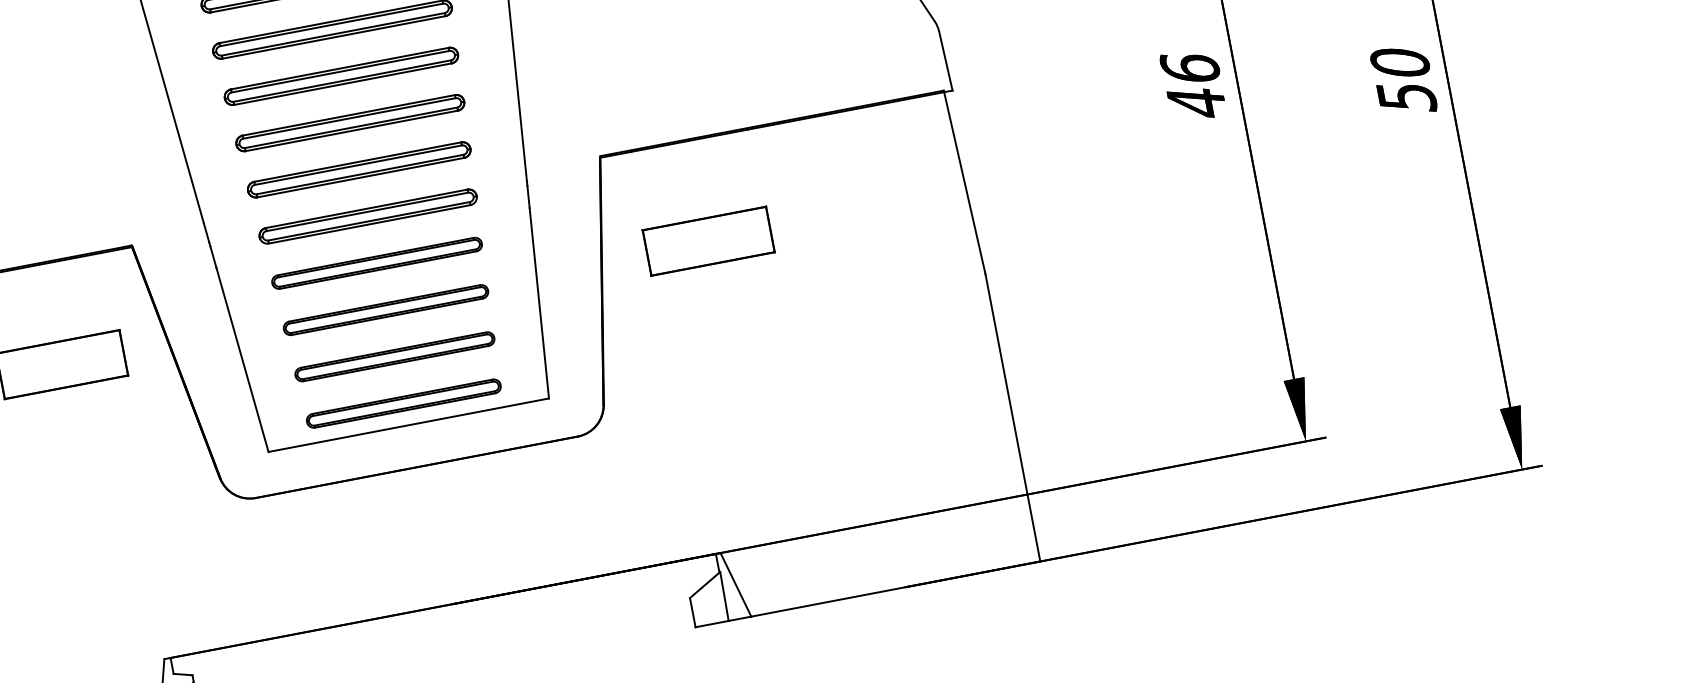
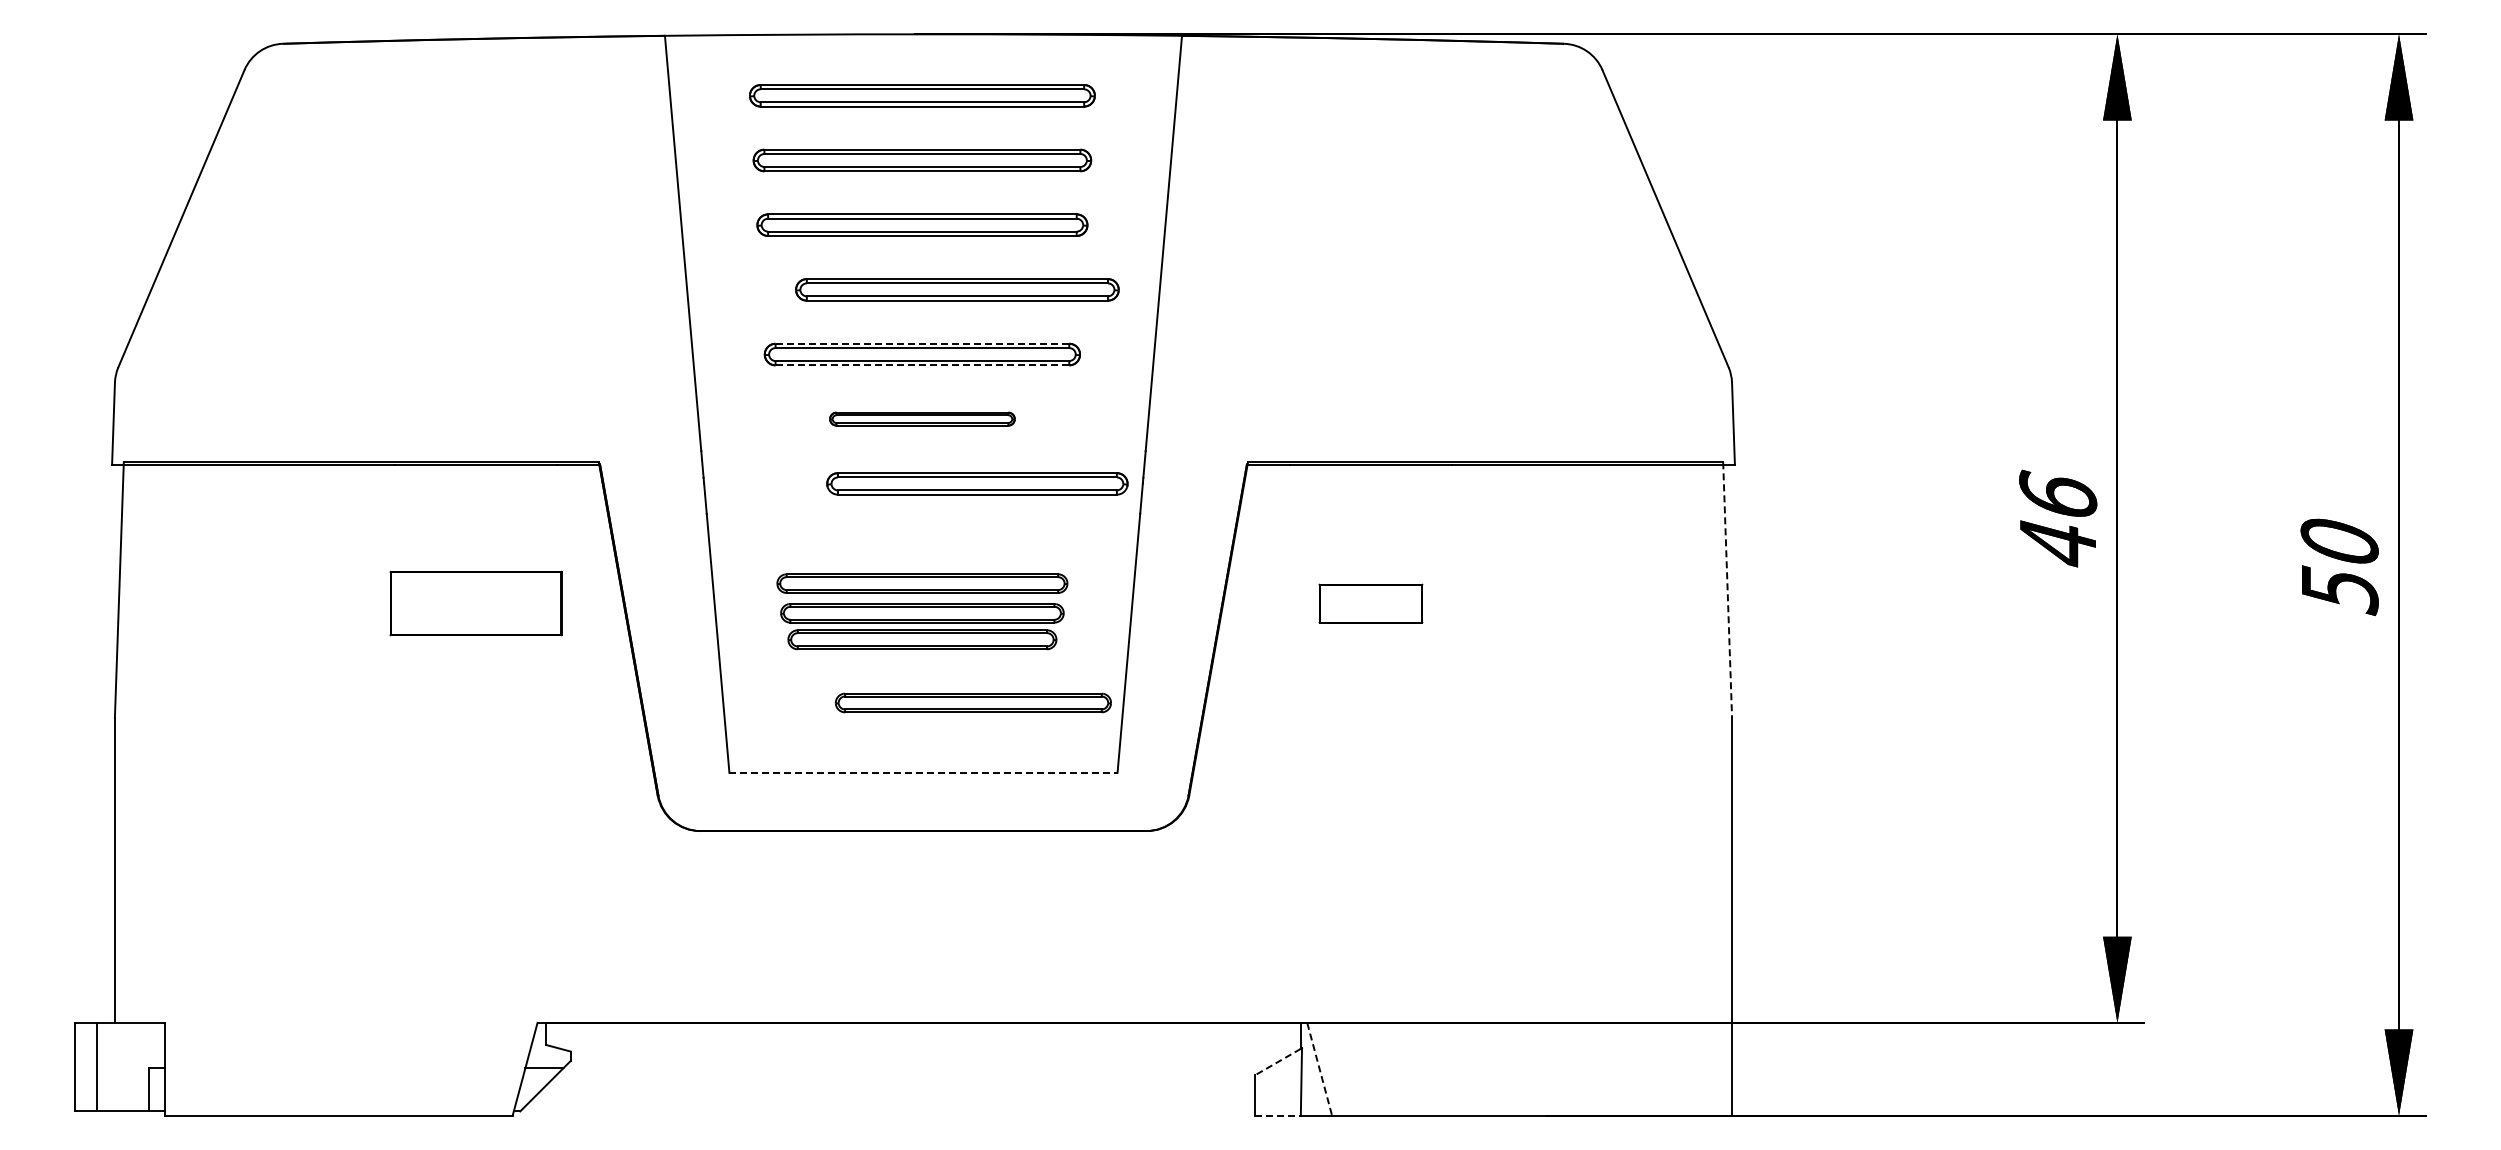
part: (341, 76) -> (957, 289), moved
line: (348, 115) -> (922, 343), solid -> dashed
line: (351, 131) -> (922, 365), solid -> dashed
part: (359, 169) -> (922, 418), size x0.6
line: (964, 182) -> (1727, 590), solid -> dashed
part: (368, 216) -> (977, 483), moved
part: (708, 241) -> (1370, 603), size x0.6
part: (377, 263) -> (922, 583), moved
part: (394, 356) -> (972, 702), moved
part: (403, 403) -> (922, 639), moved
line: (408, 424) -> (923, 772), solid -> dashed
line: (735, 584) -> (1319, 1069), solid -> dashed
line: (704, 585) -> (1277, 1062), solid -> dashed
line: (711, 624) -> (1277, 1115), solid -> dashed

